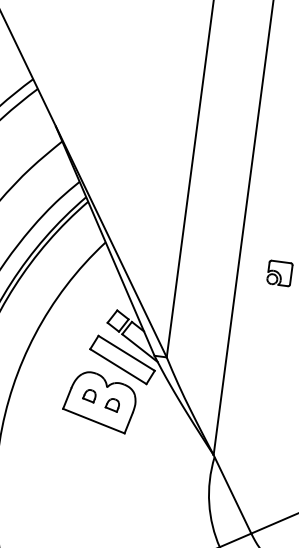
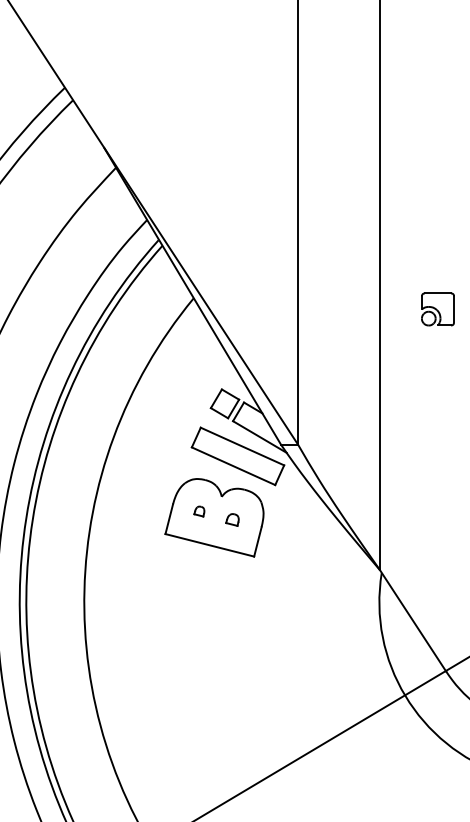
part: (89, 395) -> (199, 511), size x0.6
part: (112, 404) -> (232, 519), size x0.7

